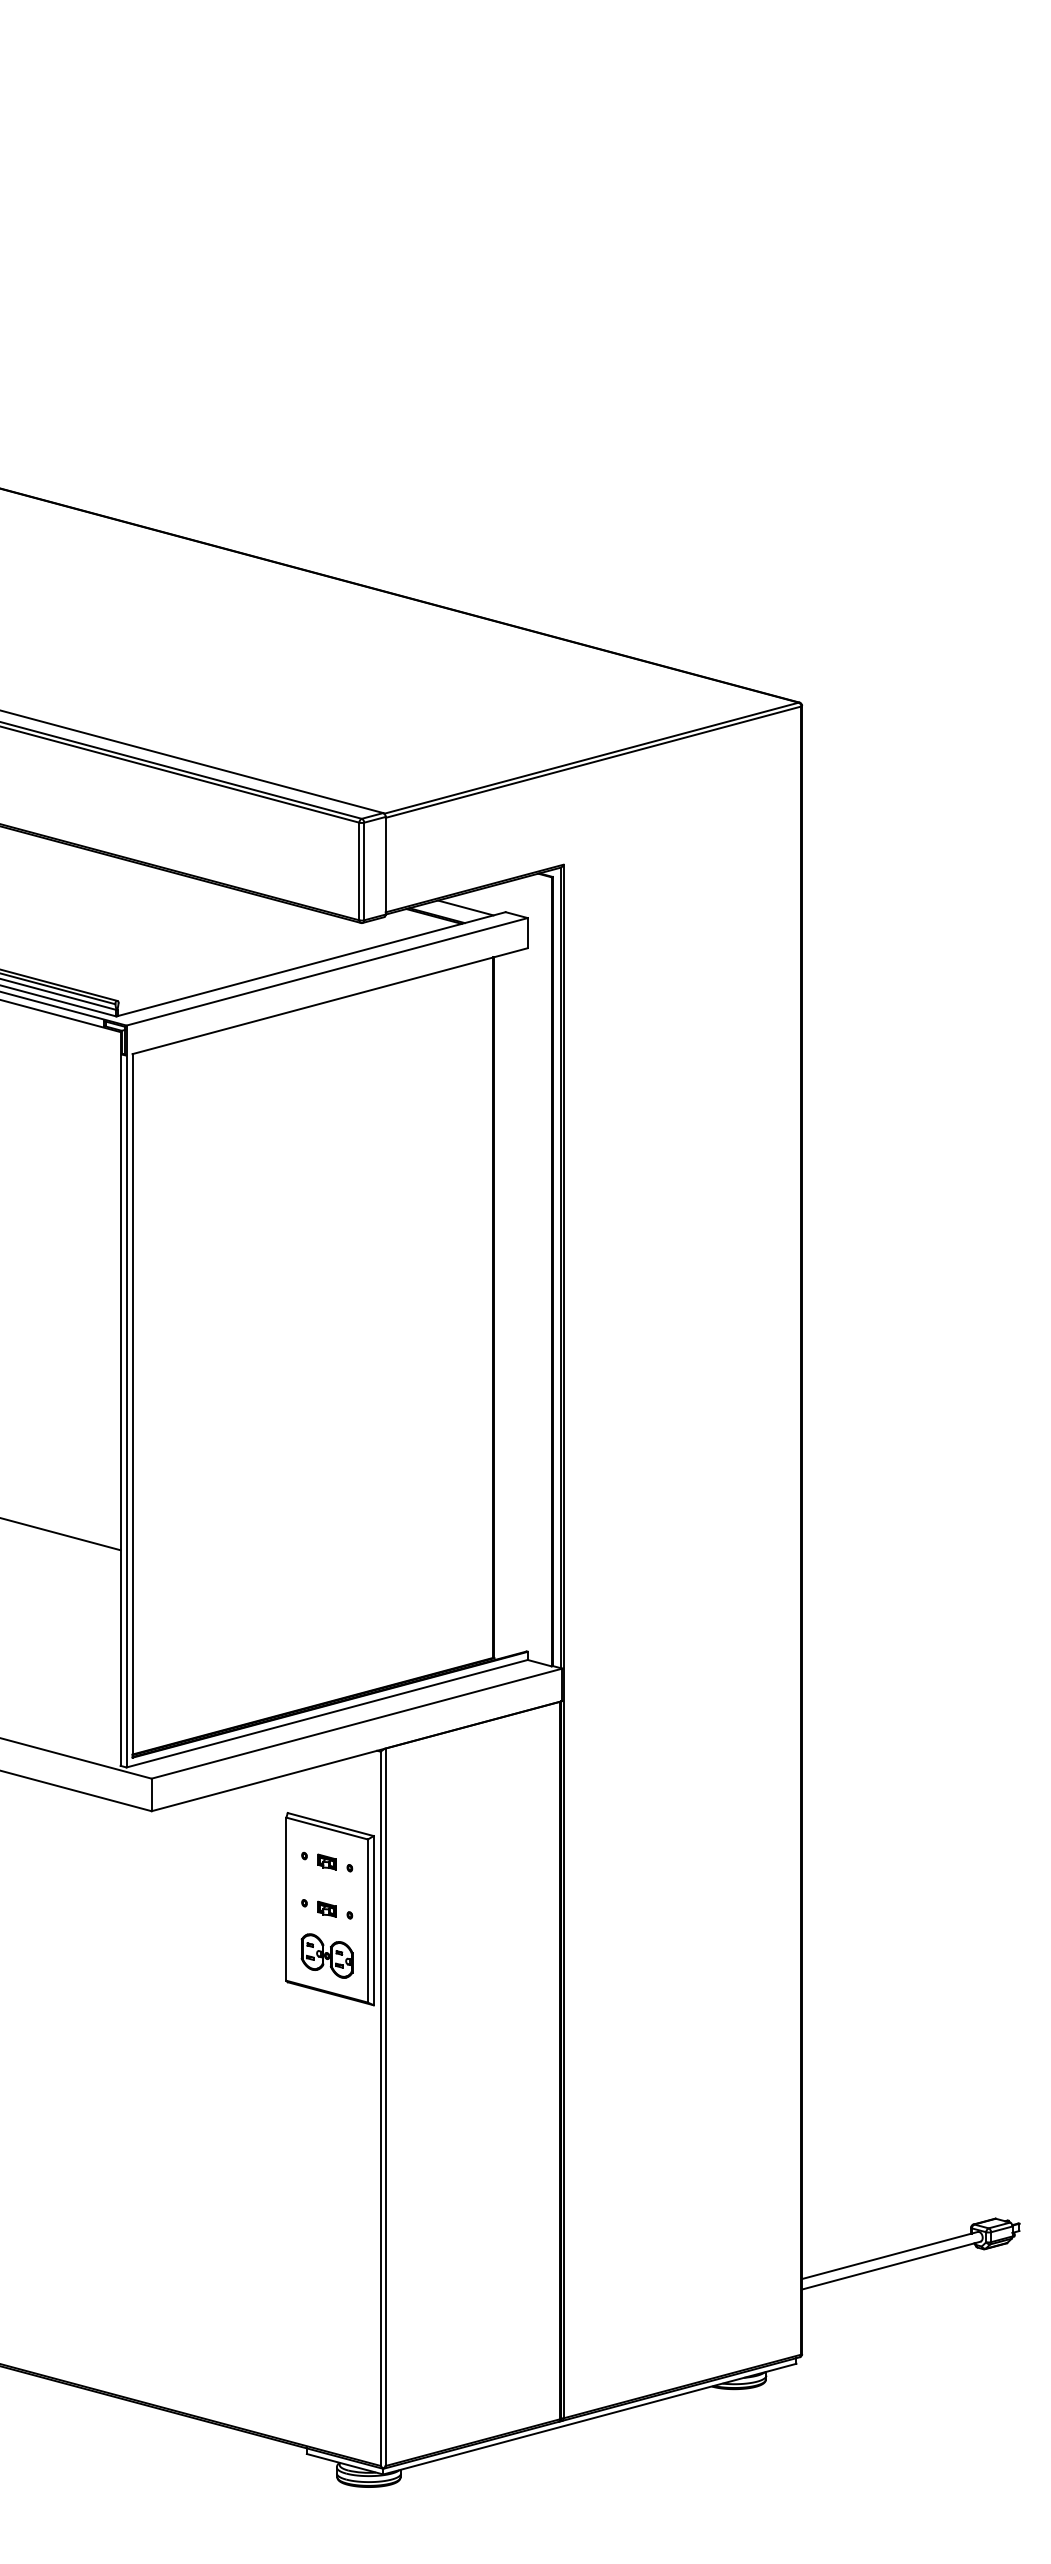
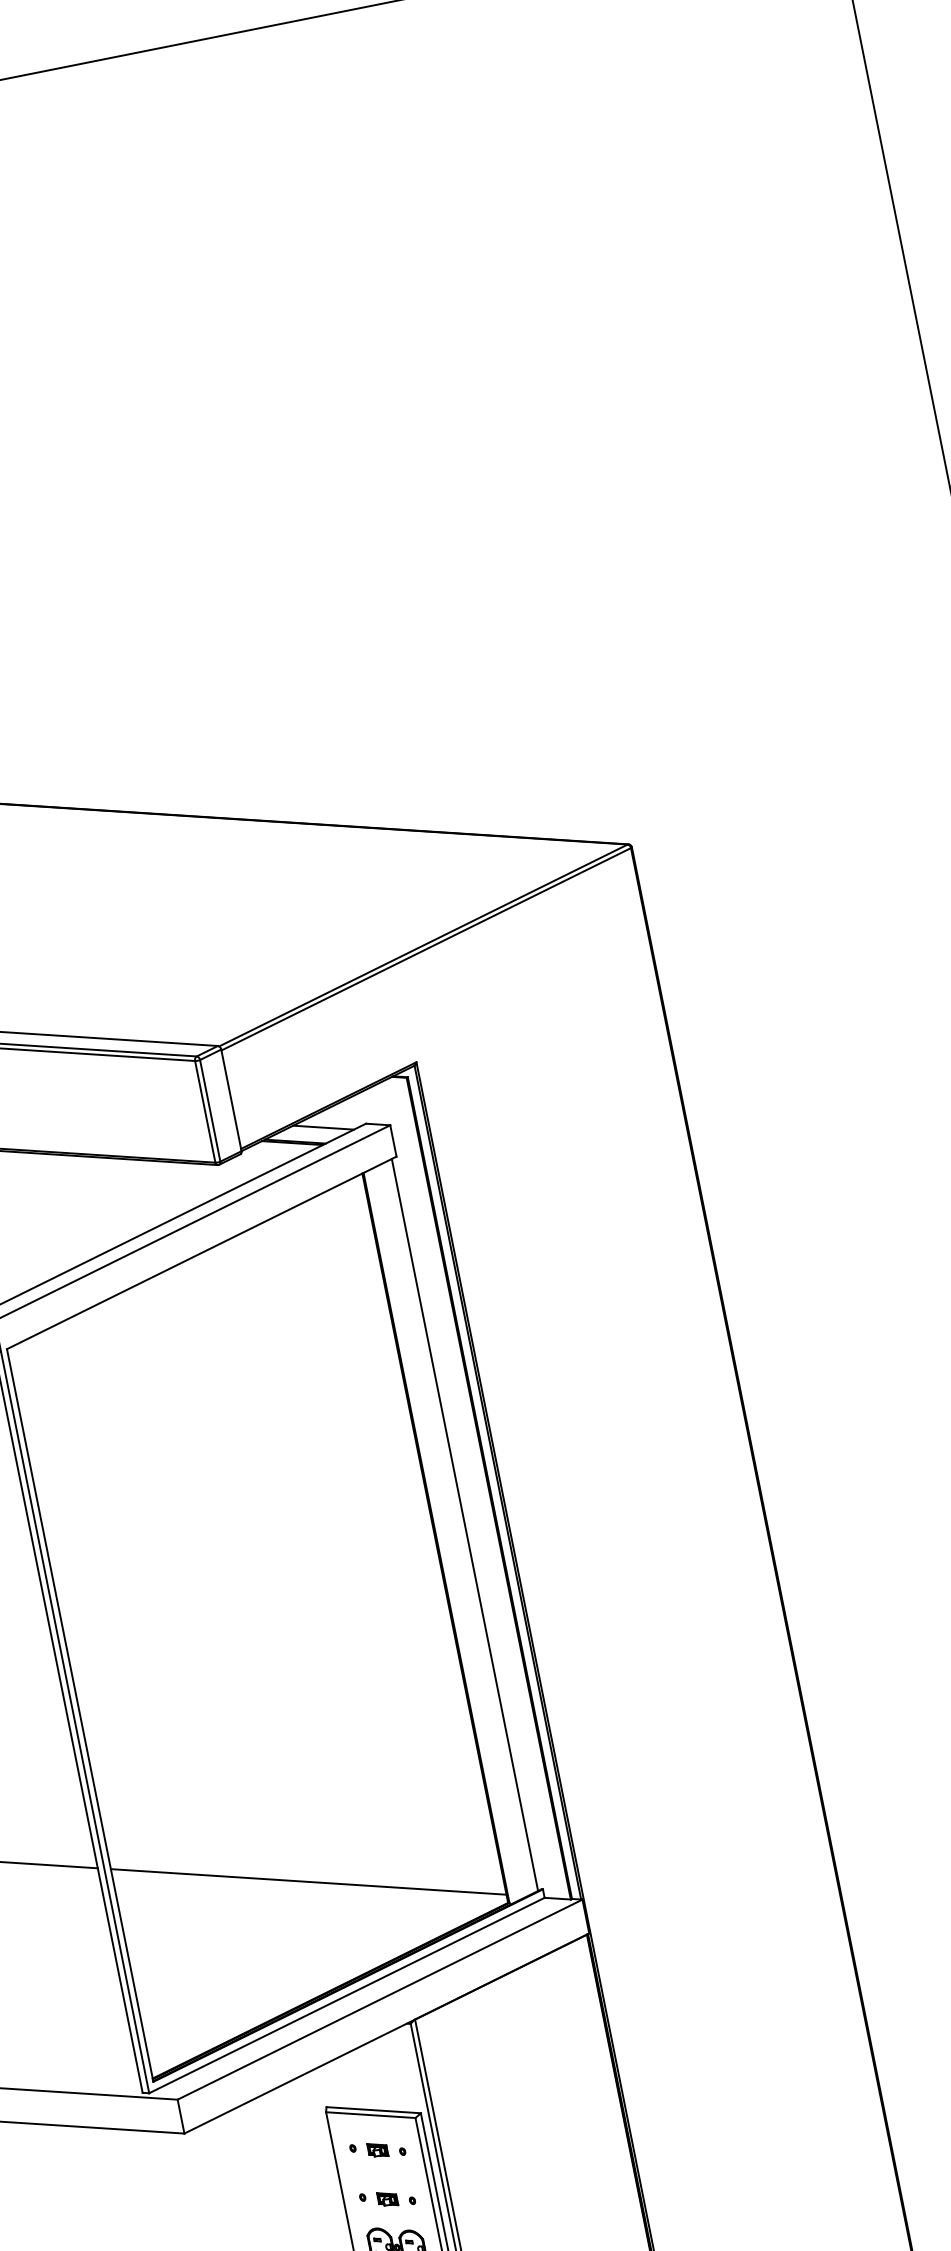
line: (523, 1300) -> (465, 1524), added
line: (312, 1601) -> (308, 1881), added

